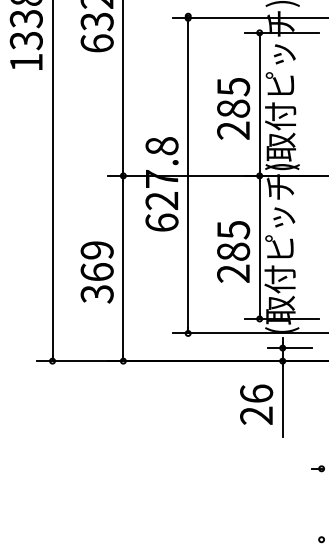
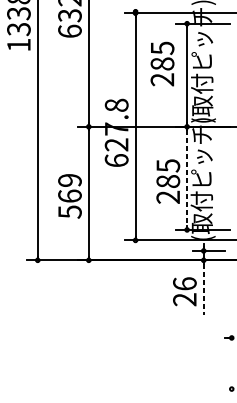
text: (233, 108) -> (162, 63), moved
line: (259, 247) -> (186, 178), solid -> dashed
text: (96, 293) -> (69, 211), 369 -> 569
line: (282, 401) -> (203, 289), solid -> dashed

